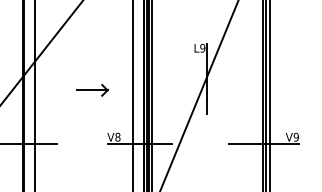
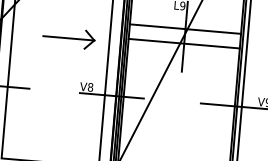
line: (207, 71) -> (185, 29), added
line: (207, 85) -> (184, 43), added
part: (92, 90) -> (69, 38), size x1.67

